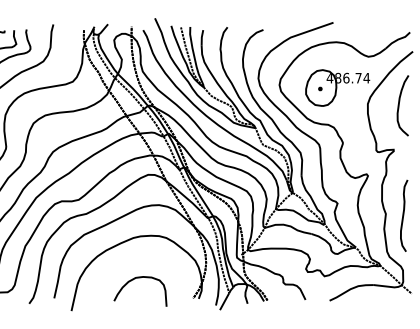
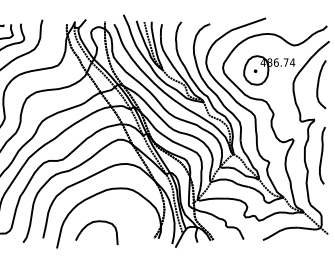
curve: (404, 215) -> (322, 155), moved
curve: (140, 278) -> (96, 222), moved

